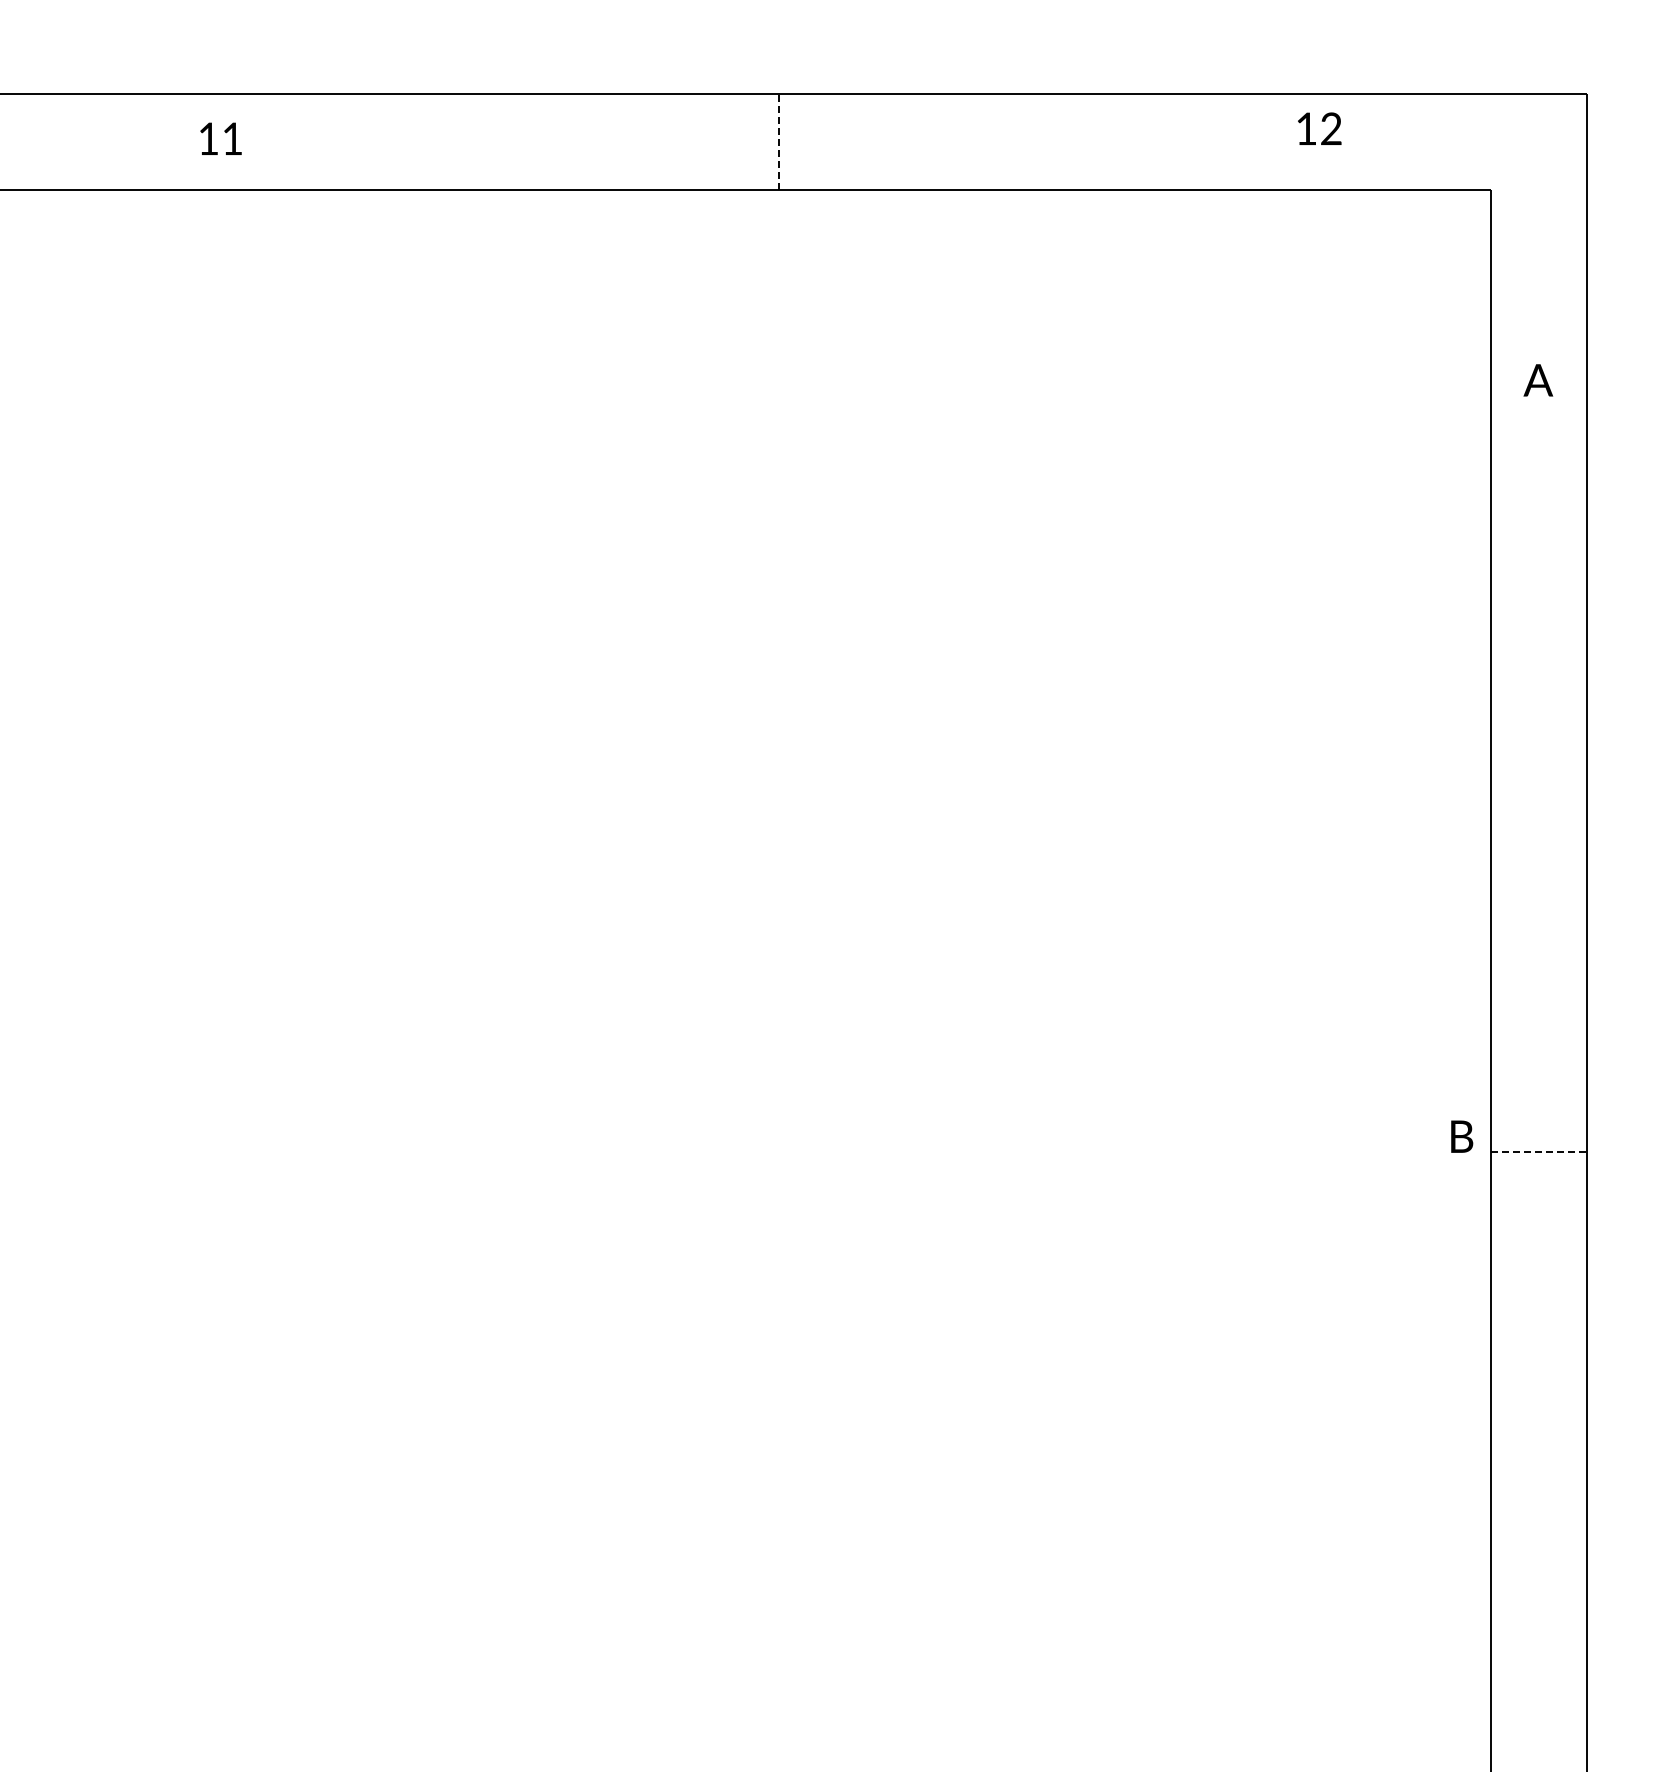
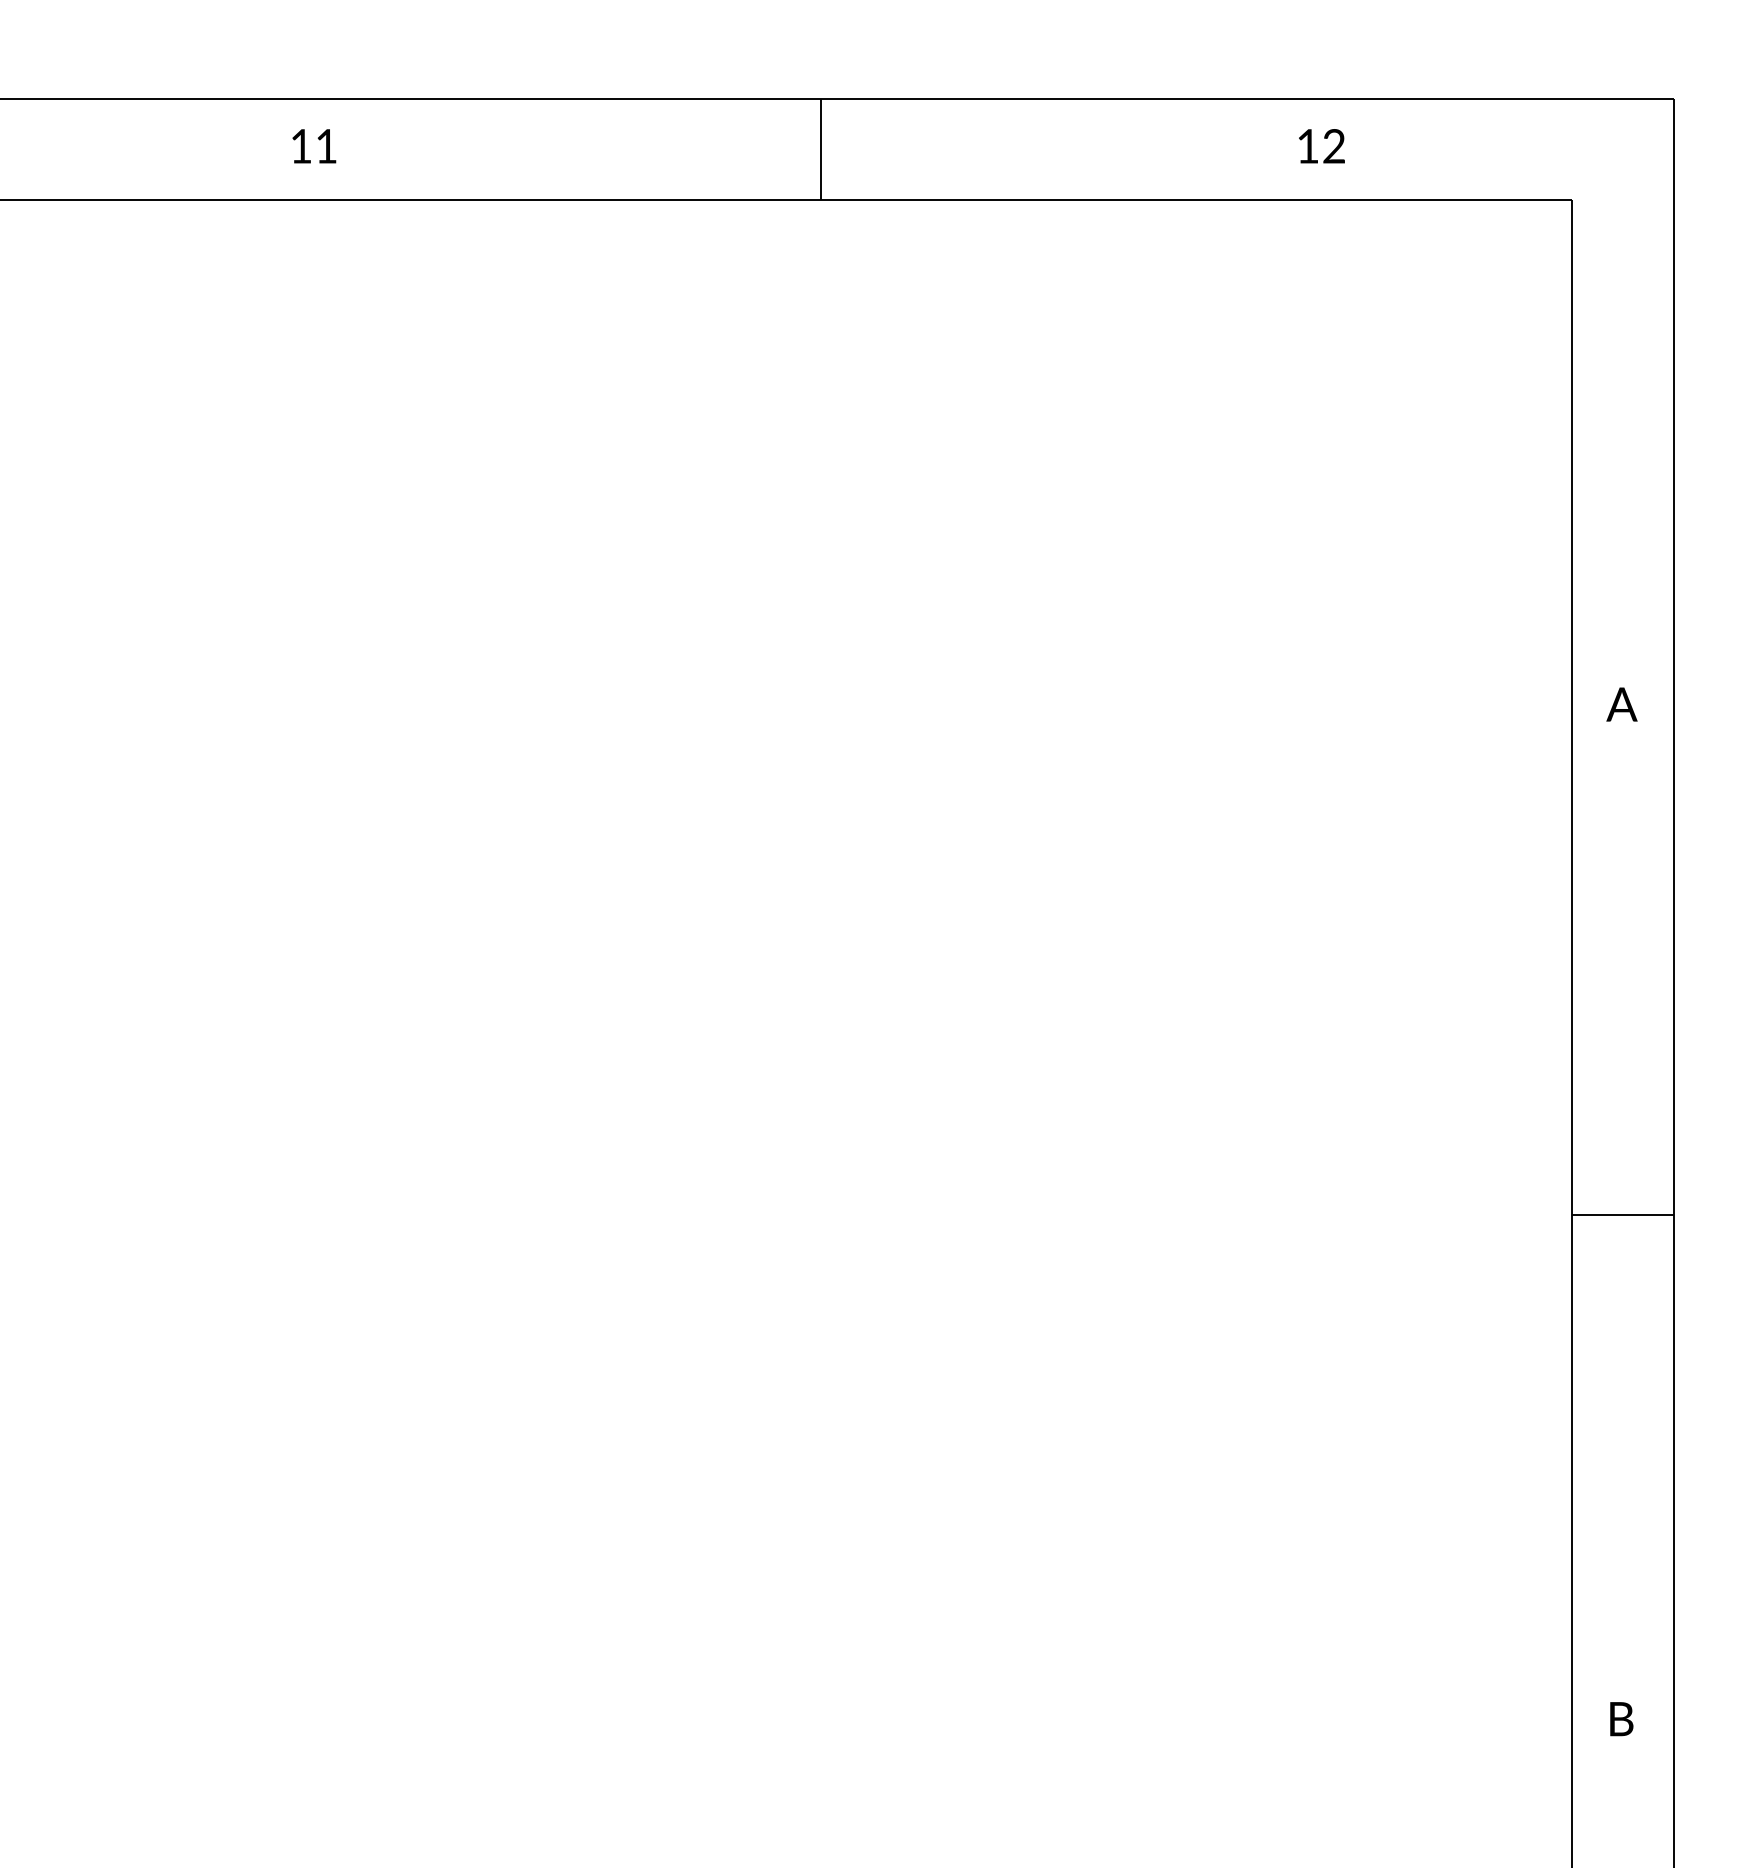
text: (1319, 128) -> (1321, 145), moved
text: (220, 138) -> (313, 145), moved
line: (778, 141) -> (820, 149), dashed -> solid
text: (1538, 380) -> (1622, 704), moved
text: (1462, 1136) -> (1622, 1718), moved
line: (1539, 1152) -> (1623, 1214), dashed -> solid

